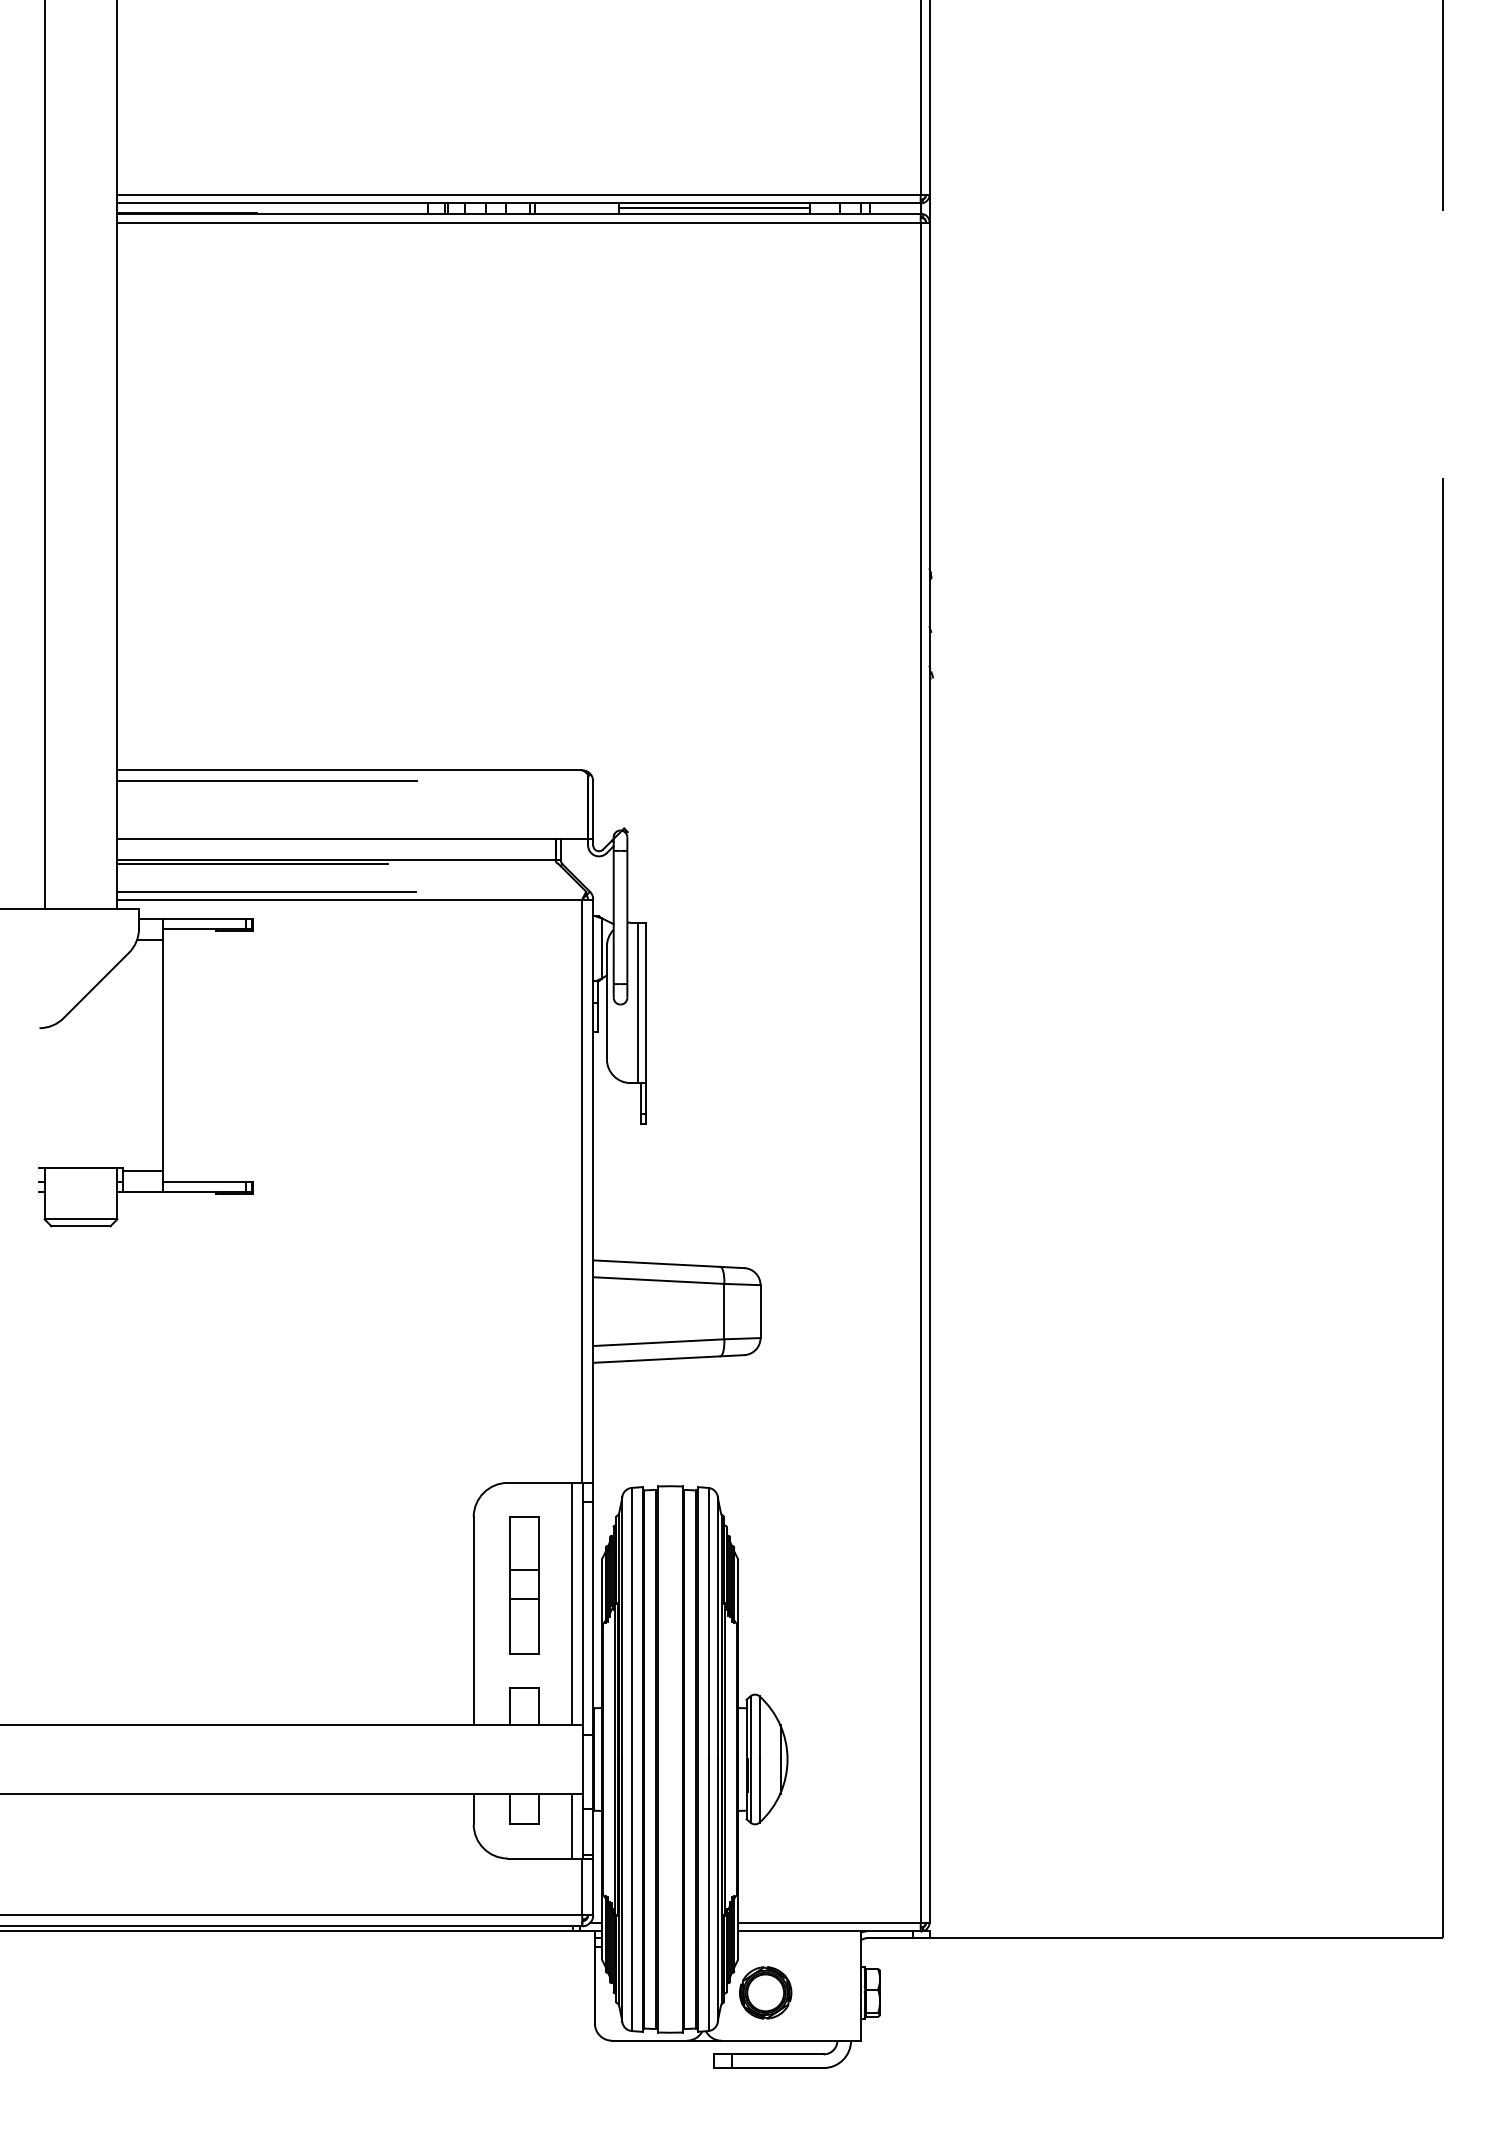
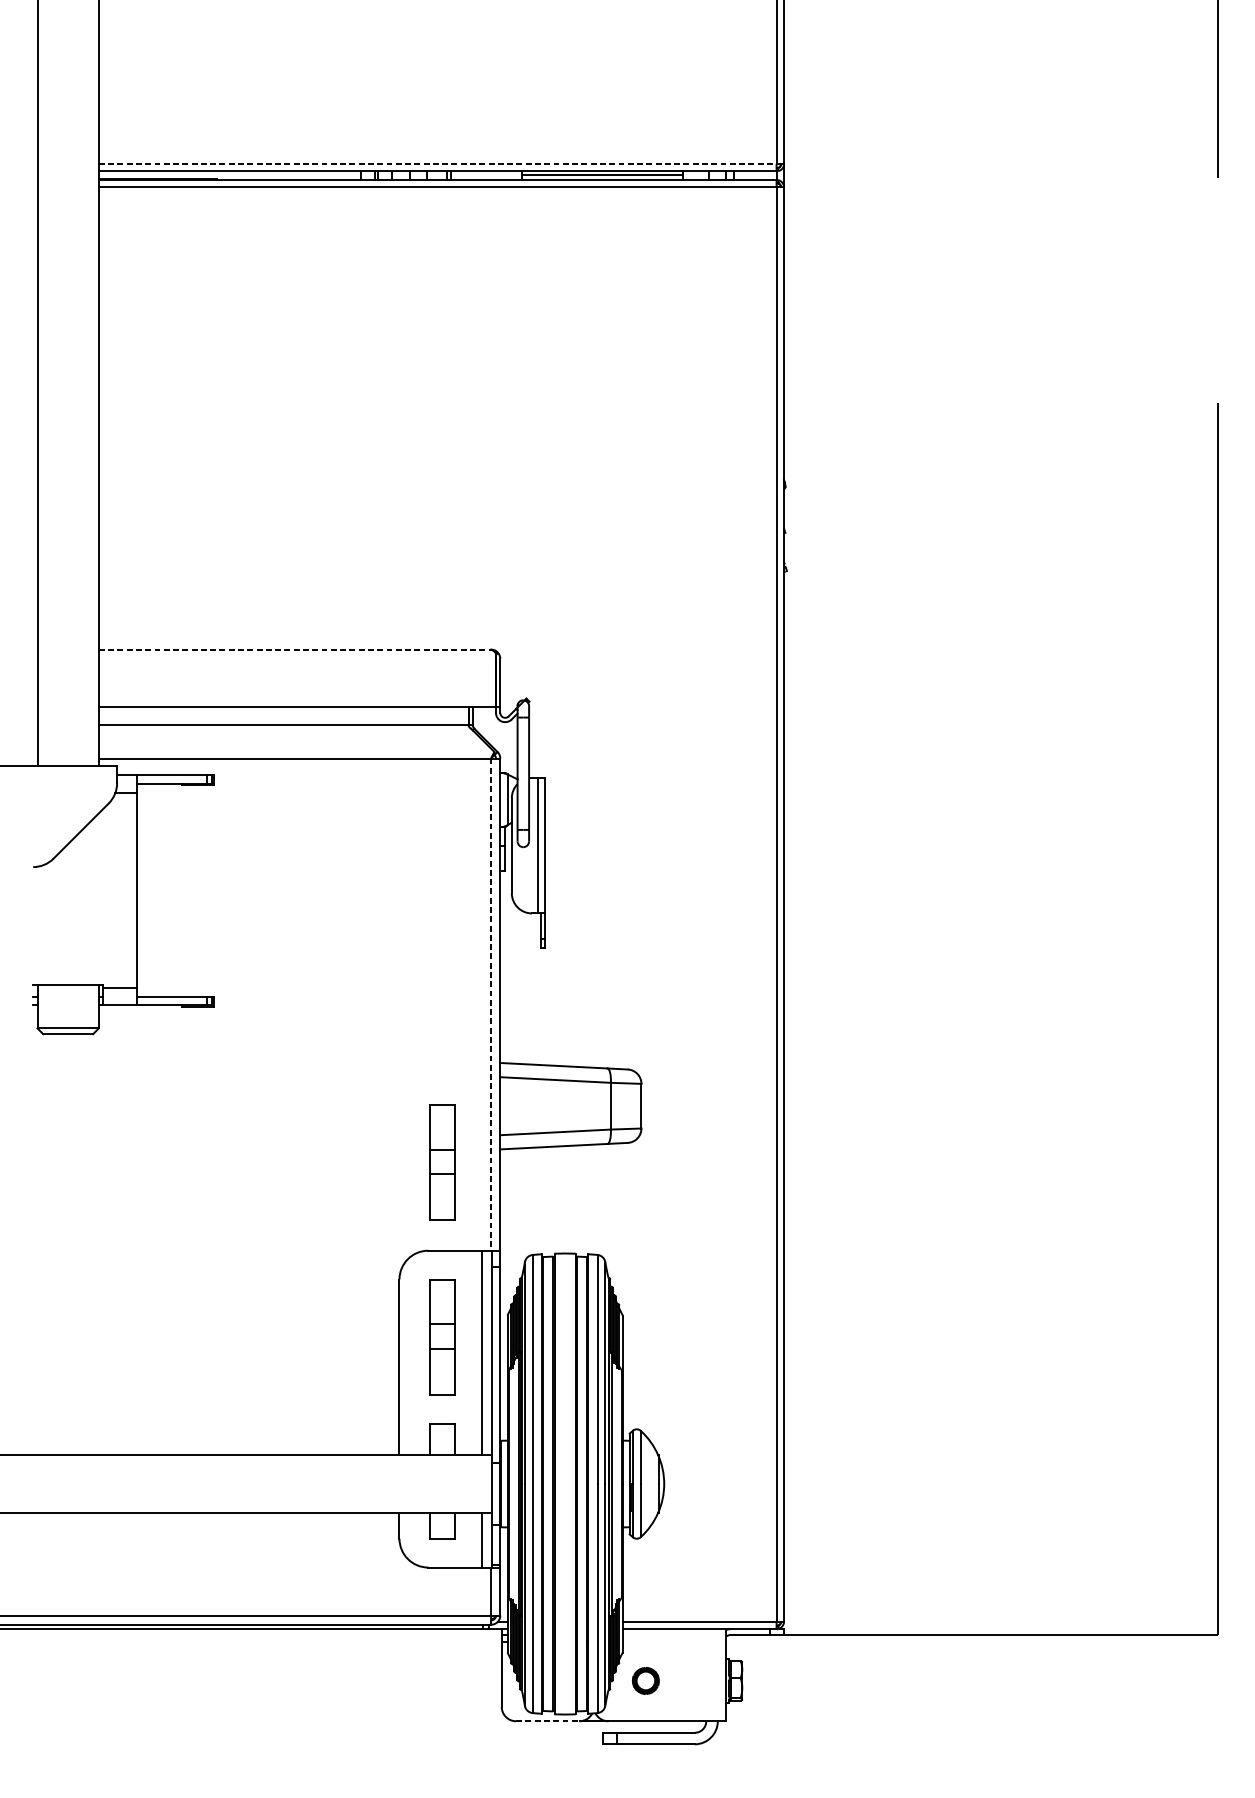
line: (519, 194) -> (438, 163), solid -> dashed
line: (349, 770) -> (294, 649), solid -> dashed
line: (267, 781) -> (225, 658), removed
line: (252, 864) -> (212, 729), removed
line: (266, 891) -> (224, 751), removed
line: (582, 1191) -> (491, 1004), solid -> dashed
part: (524, 1378) -> (442, 1162), added
part: (765, 1992) -> (645, 1680), size x0.6
line: (649, 2040) -> (547, 1721), solid -> dashed

